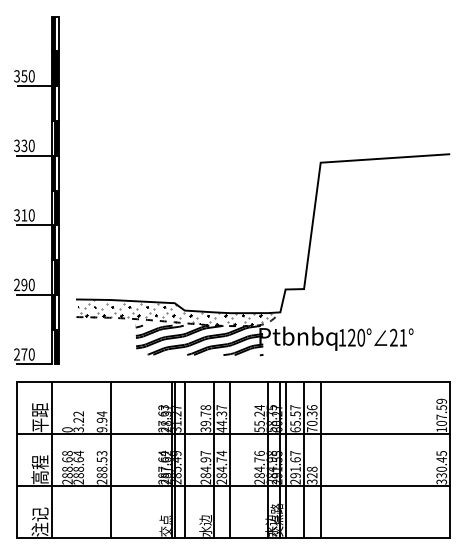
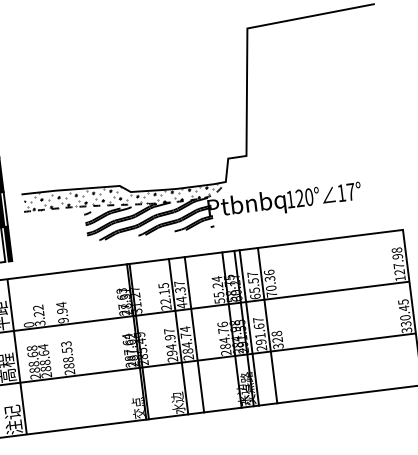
text: (398, 337) -> (346, 192), 21° -> 17°
text: (441, 412) -> (398, 261), 107.59 -> 127.98
text: (205, 418) -> (164, 296), 39.78 -> 22.15
line: (110, 459) -> (75, 348), removed
line: (184, 459) -> (148, 339), removed
line: (320, 459) -> (283, 323), removed
text: (205, 475) -> (171, 353), 284.97 -> 294.97

